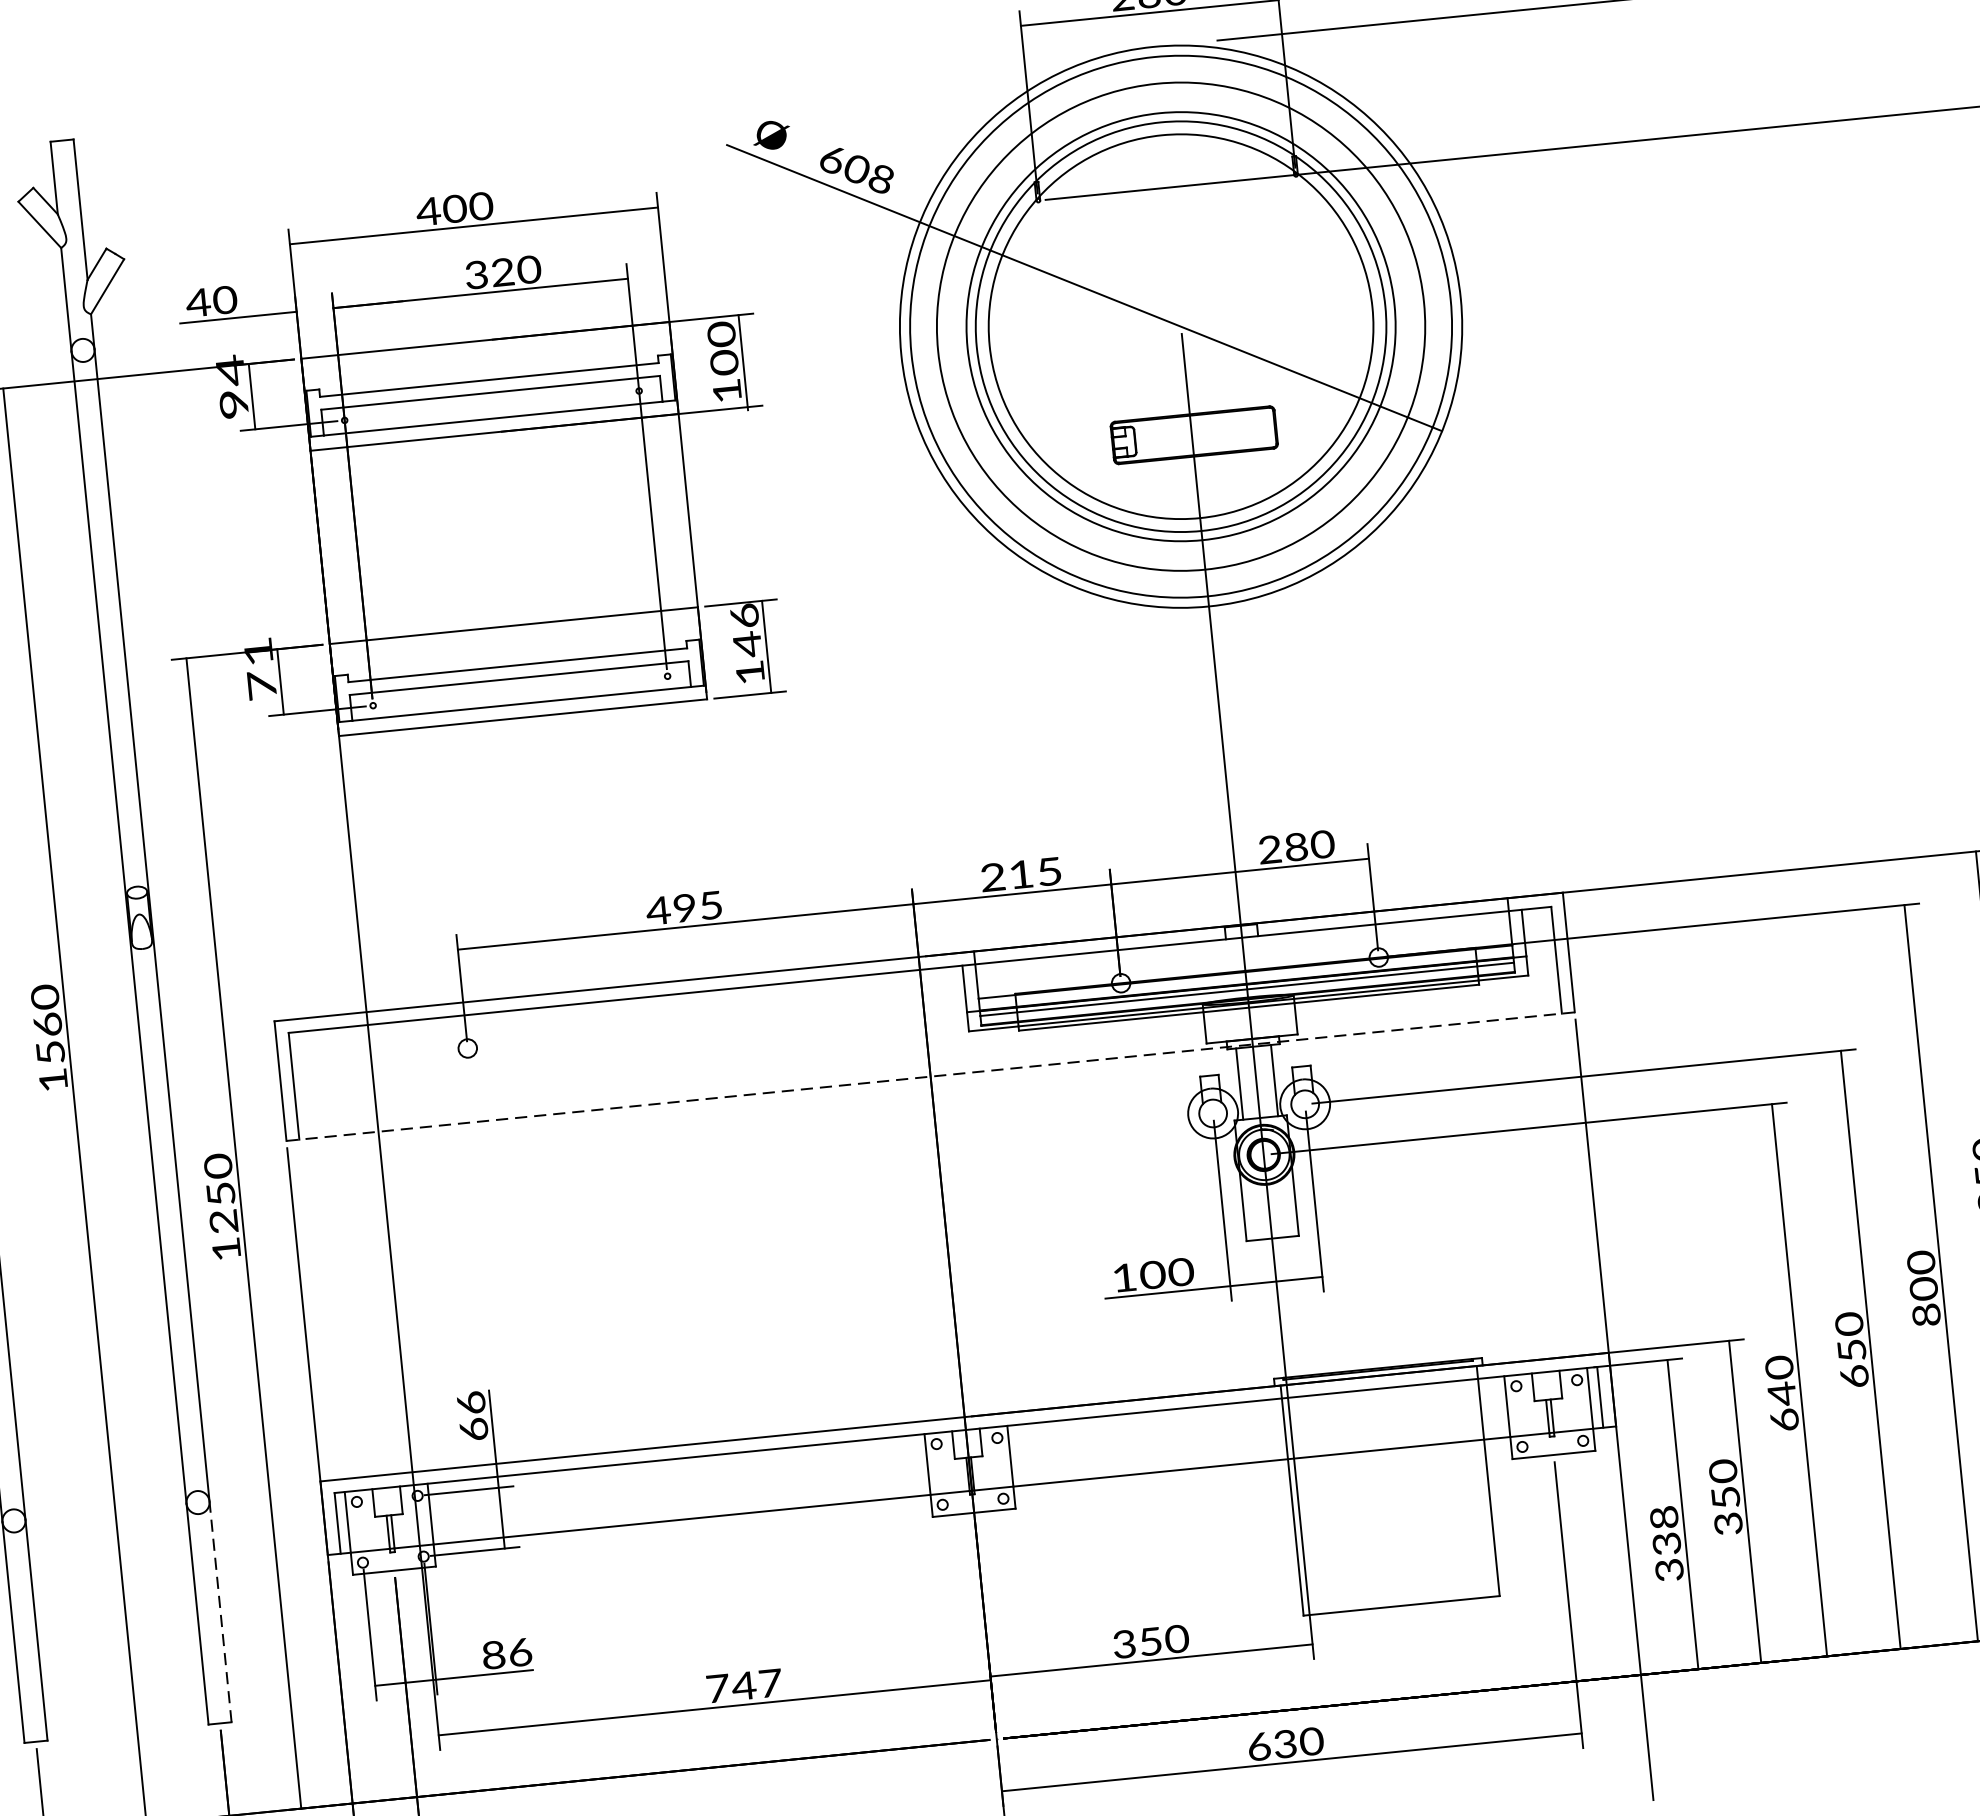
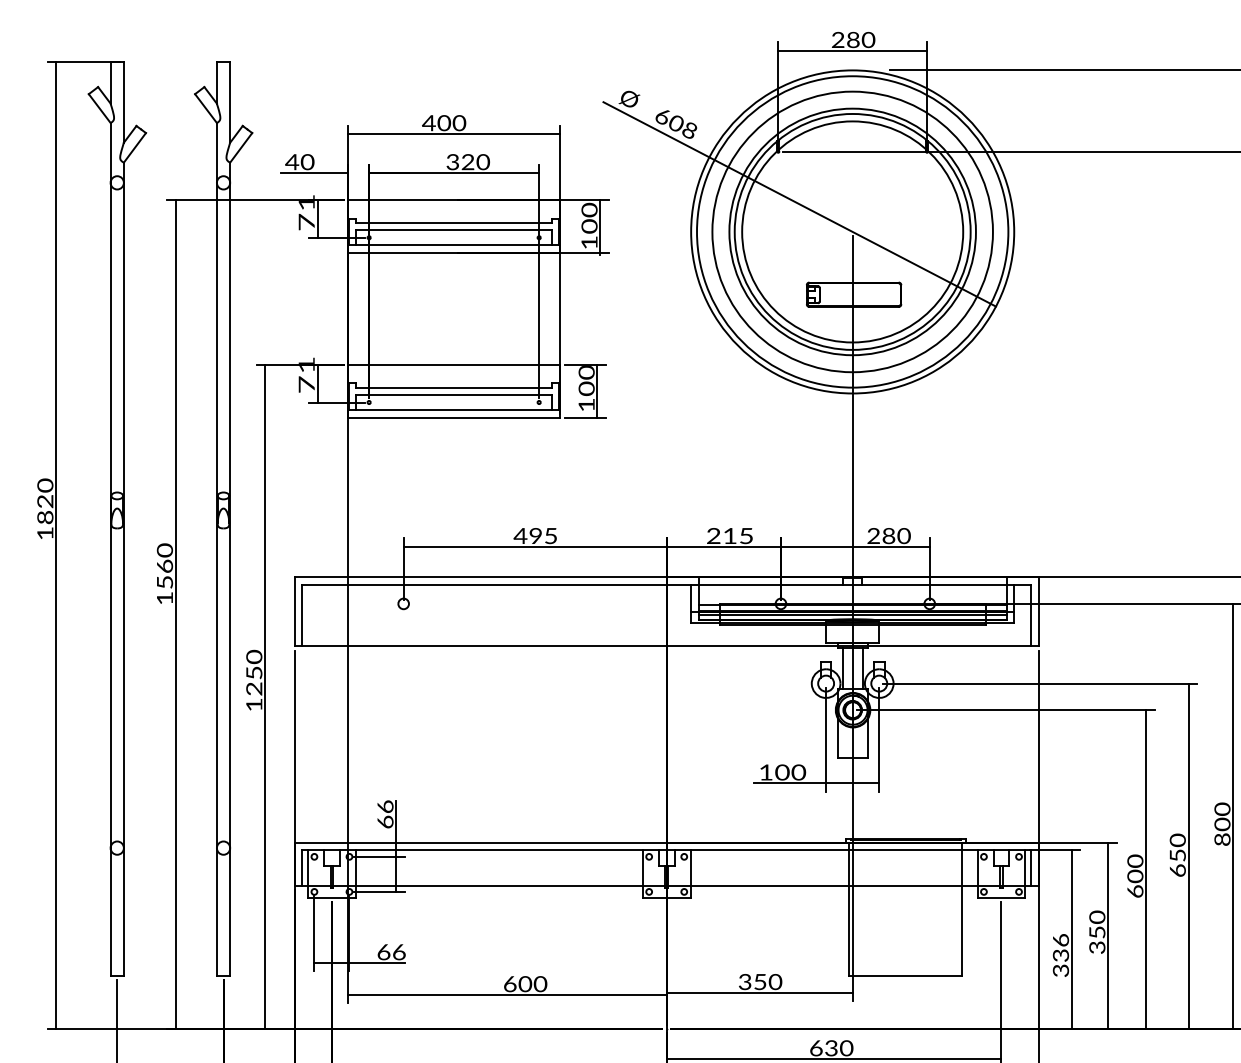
text: (231, 385) -> (306, 211), 94 -> 71
text: (745, 631) -> (586, 381), 146 -> 100
line: (930, 1076) -> (666, 646), dashed -> solid
text: (1782, 1394) -> (1135, 876), 640 -> 600
text: (1663, 1517) -> (1060, 940), 338 -> 336
line: (221, 1611) -> (230, 911), dashed -> solid
text: (492, 1653) -> (383, 951), 86 -> 66
text: (744, 1686) -> (525, 984), 747 -> 600

